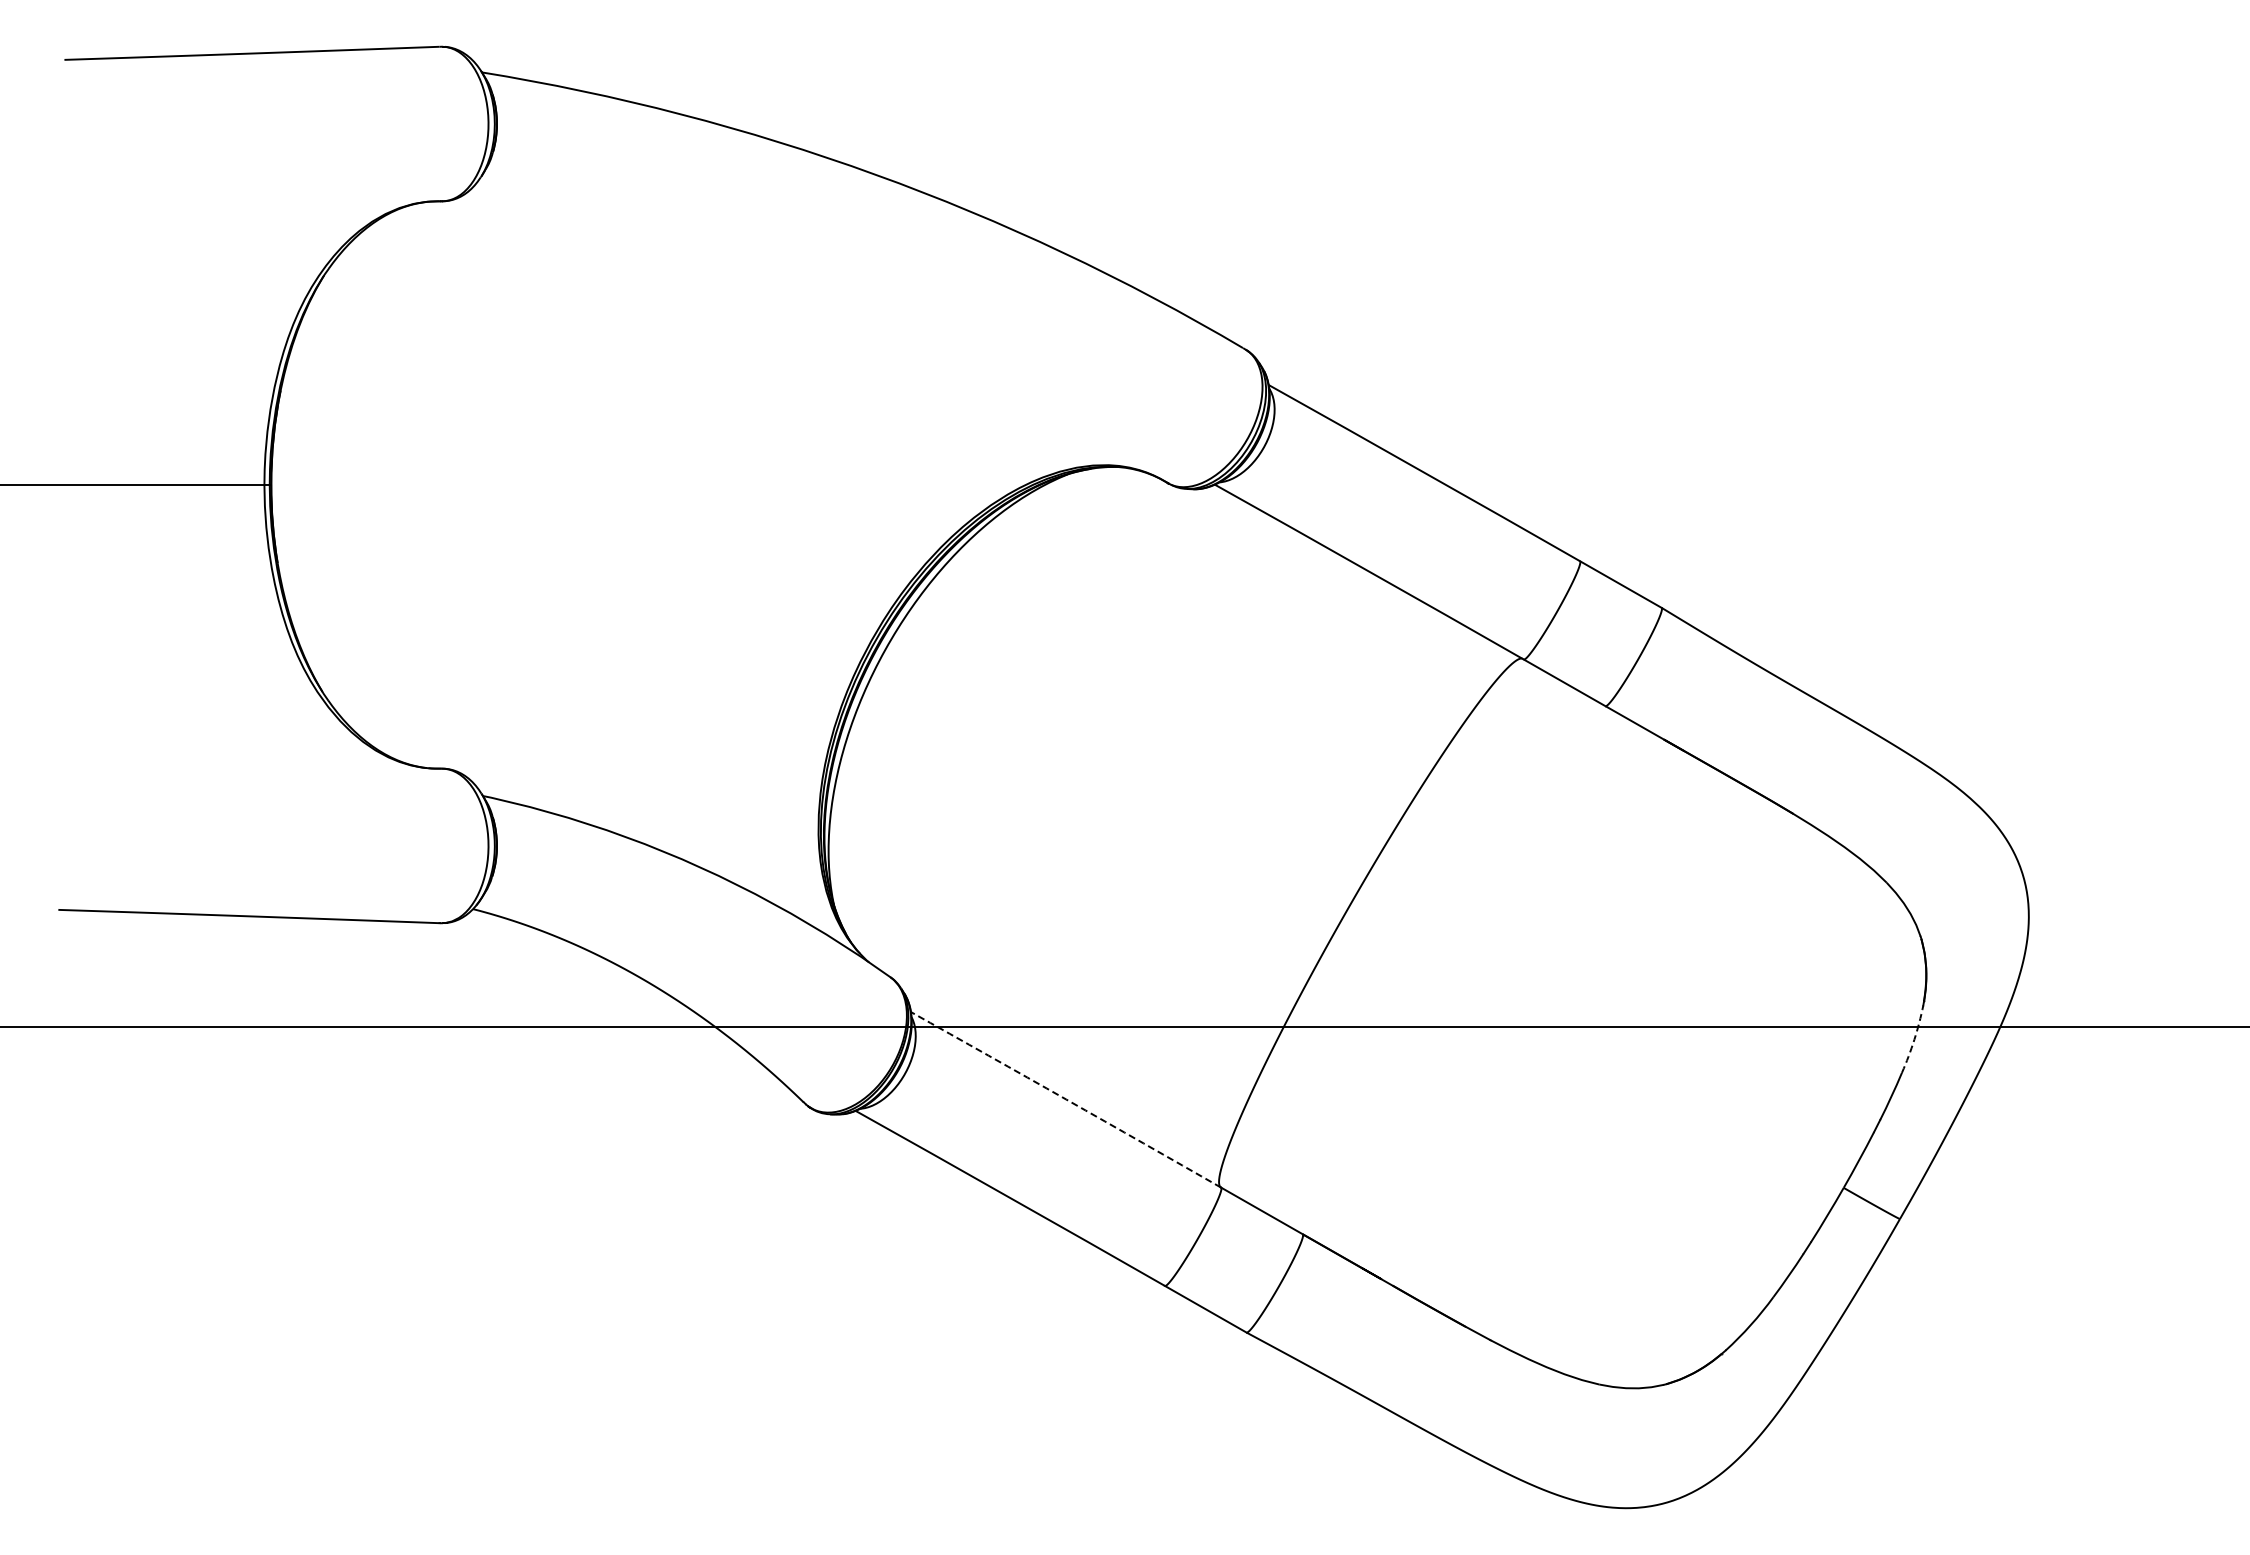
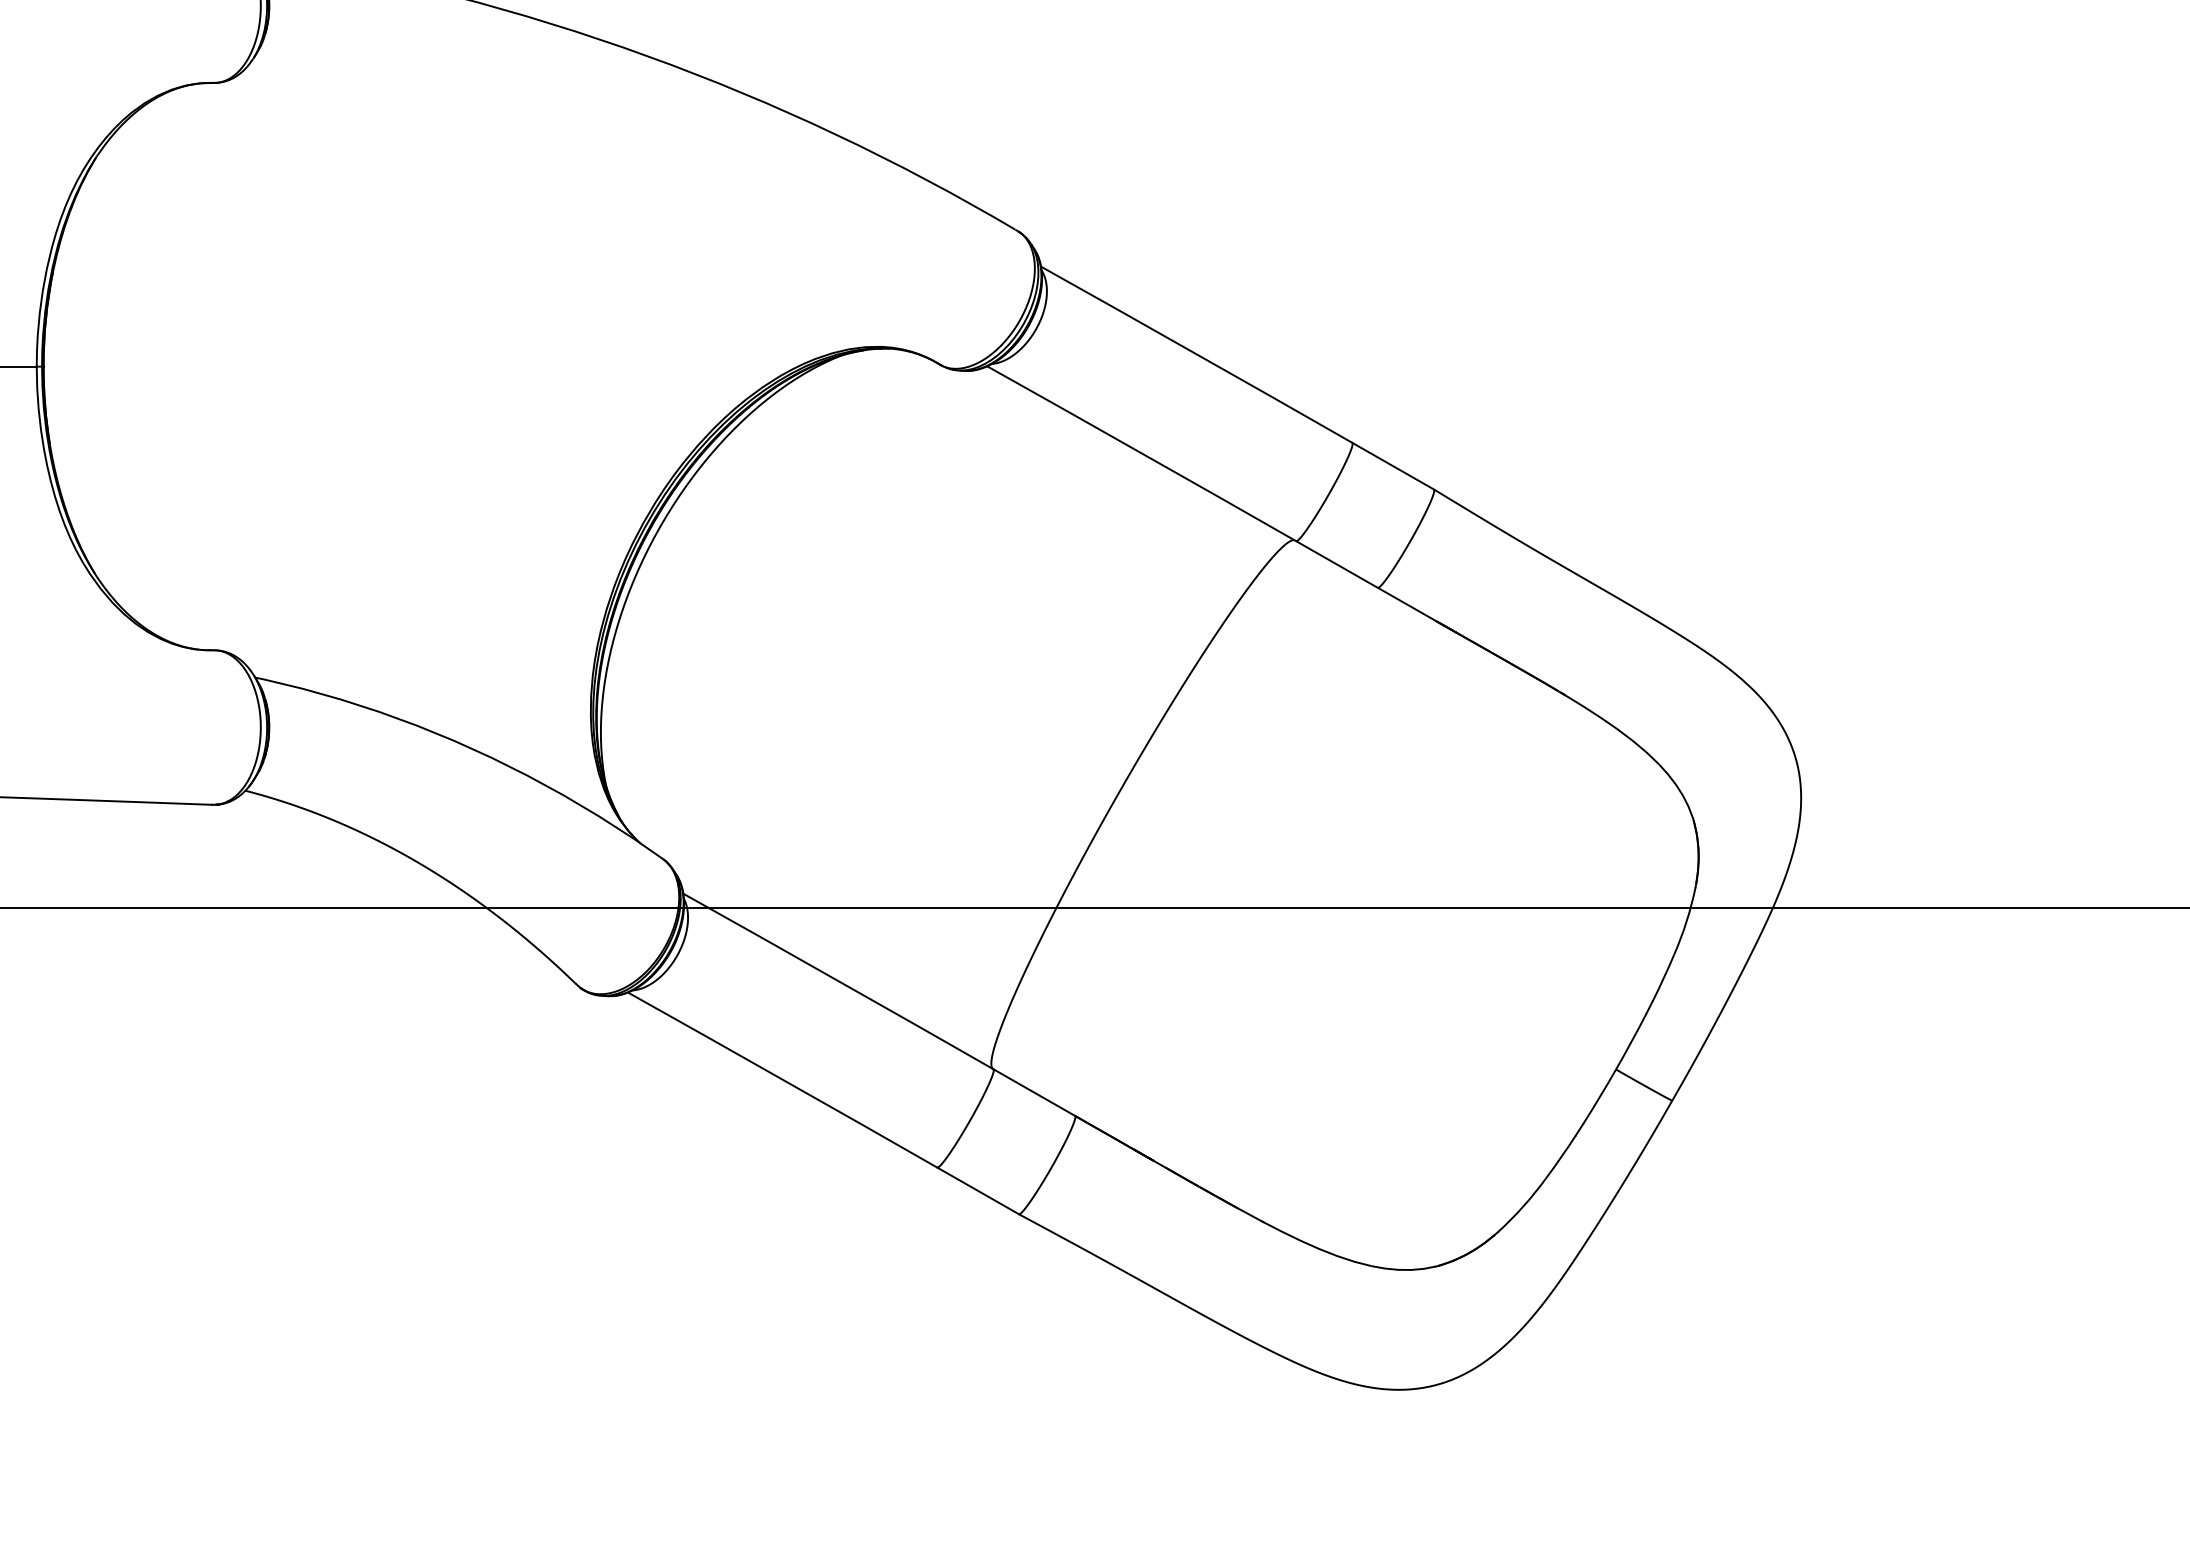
arc: (1914, 1039) -> (1686, 921), dashed -> solid
arc: (1066, 1099) -> (838, 981), dashed -> solid

